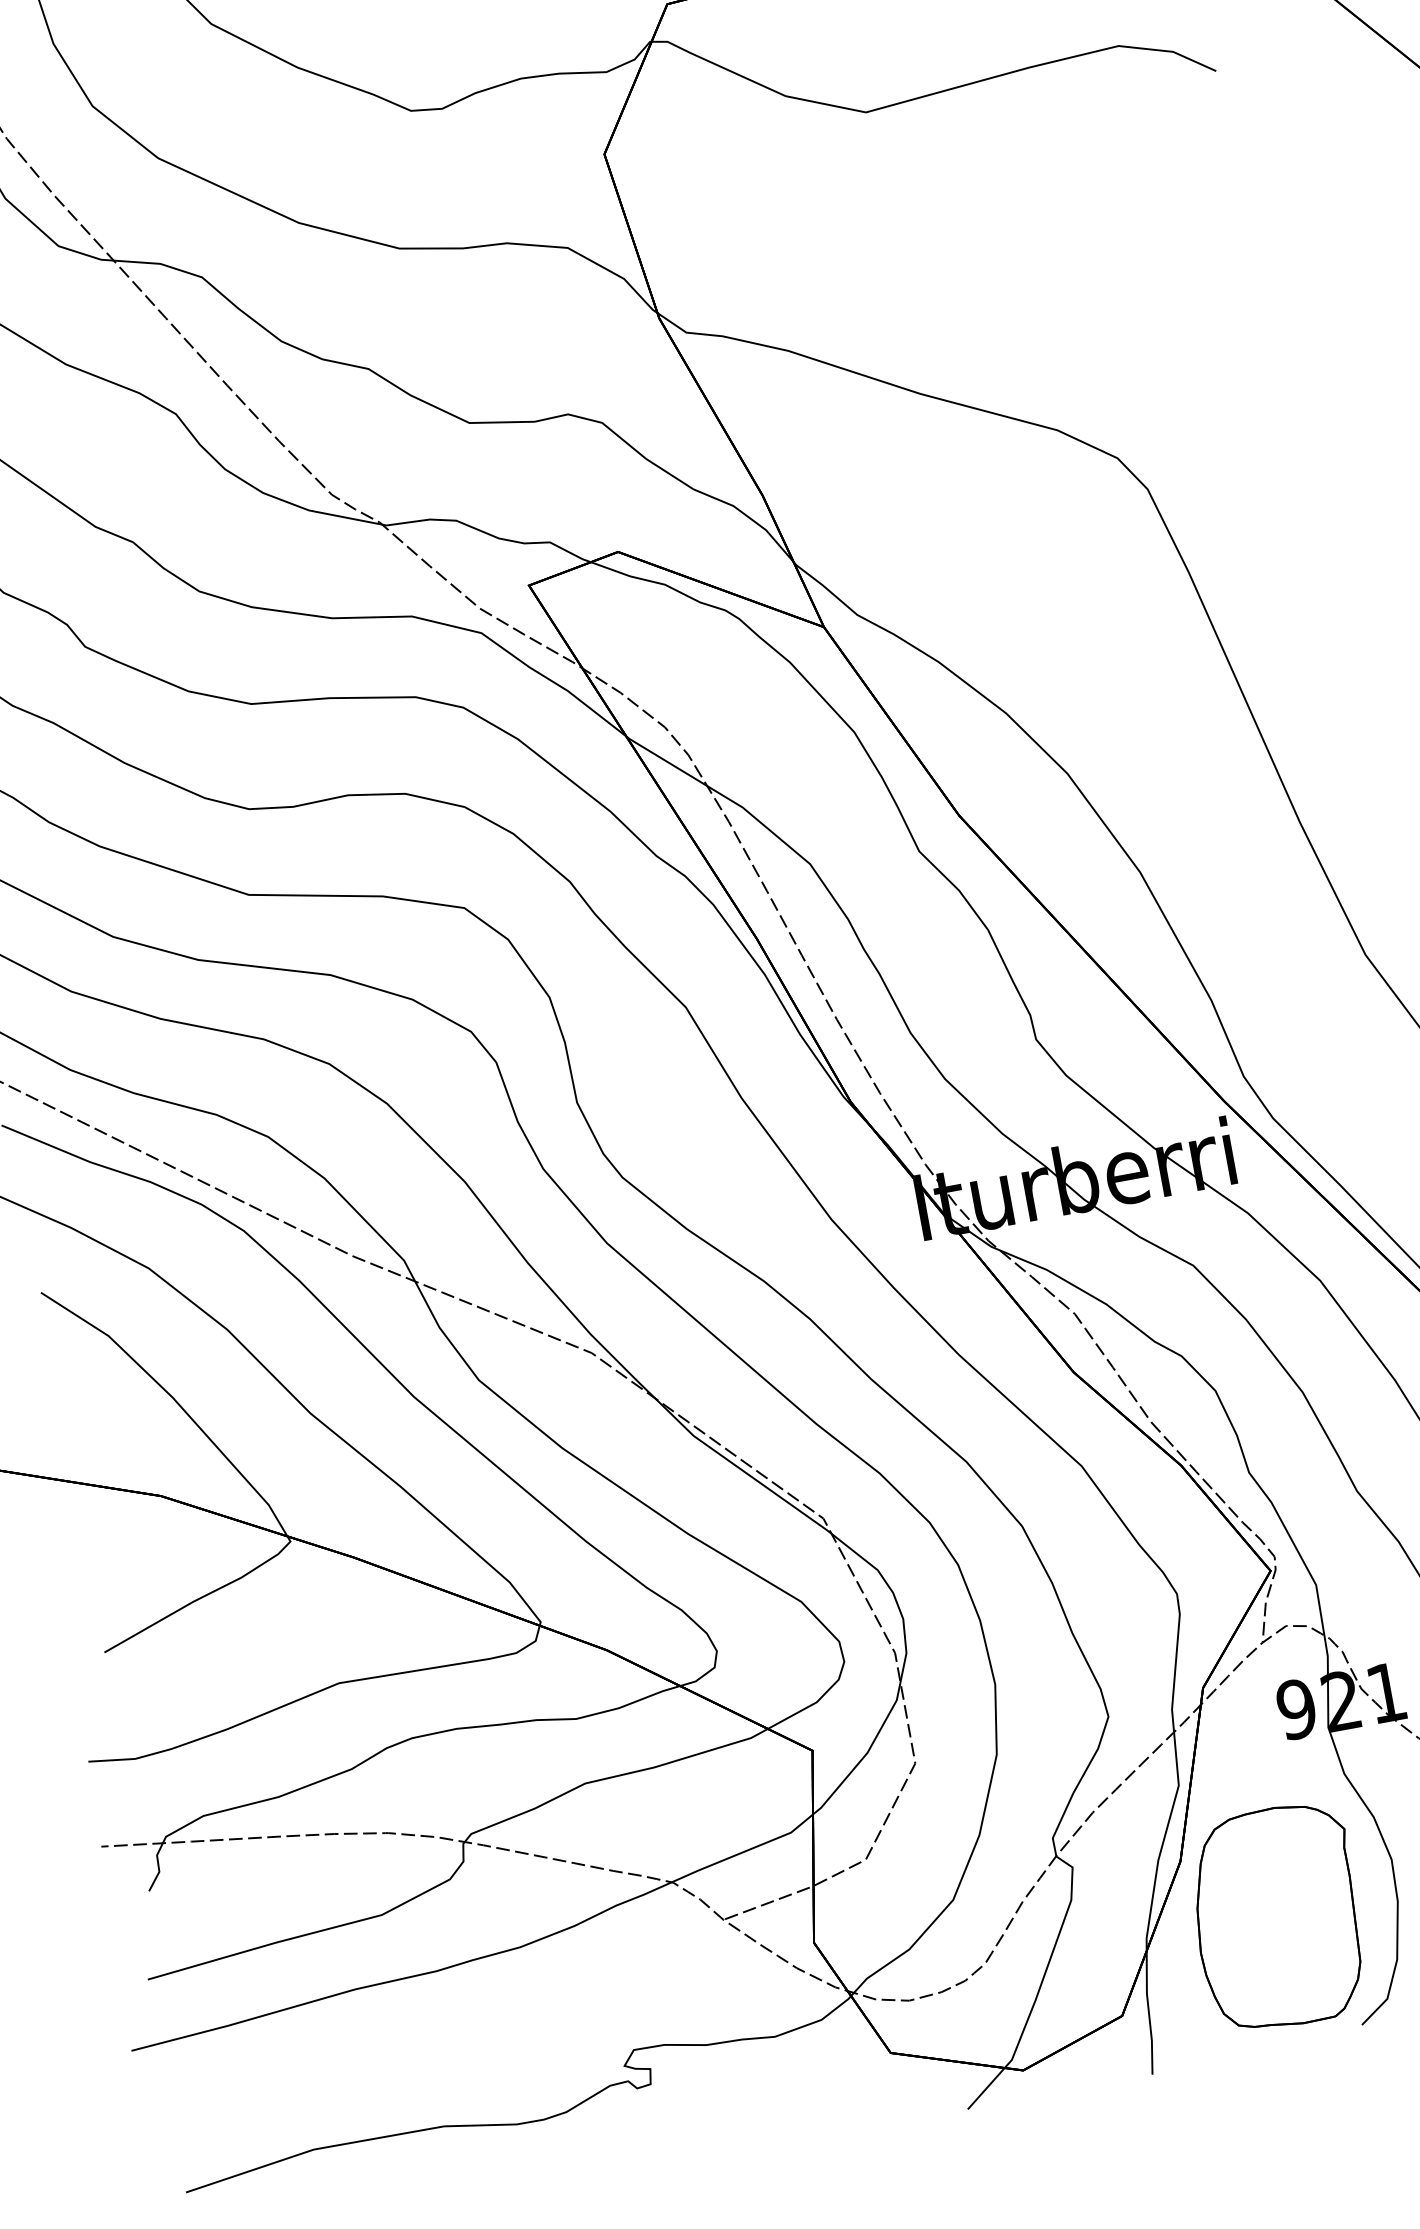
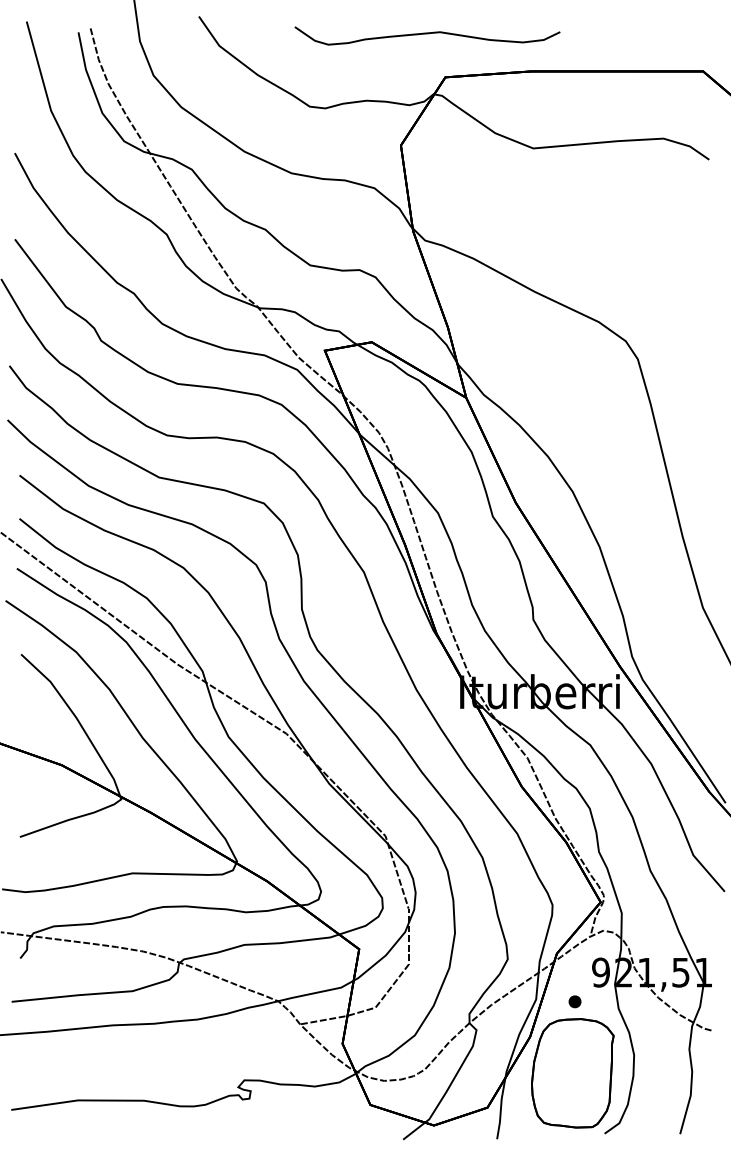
part: (1254, 1775) -> (574, 1001), added

